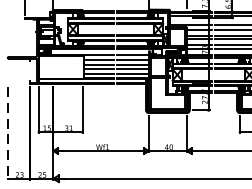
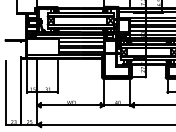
line: (7, 133) -> (5, 93), dashed -> solid

